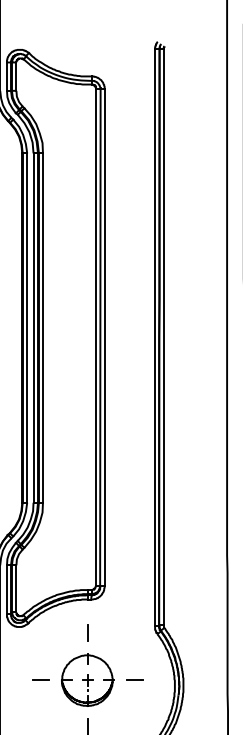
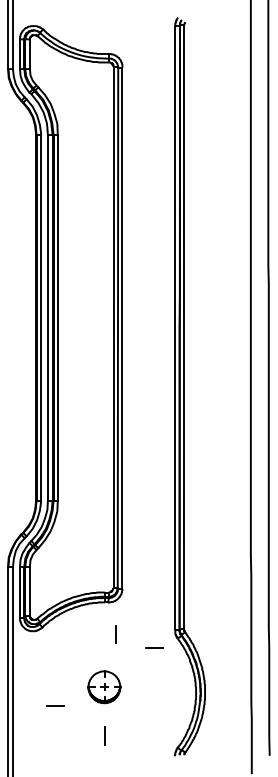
line: (87, 632) -> (115, 634), moved
line: (40, 679) -> (55, 705), moved
part: (87, 679) -> (104, 686), size x0.6
line: (135, 679) -> (154, 647), moved

